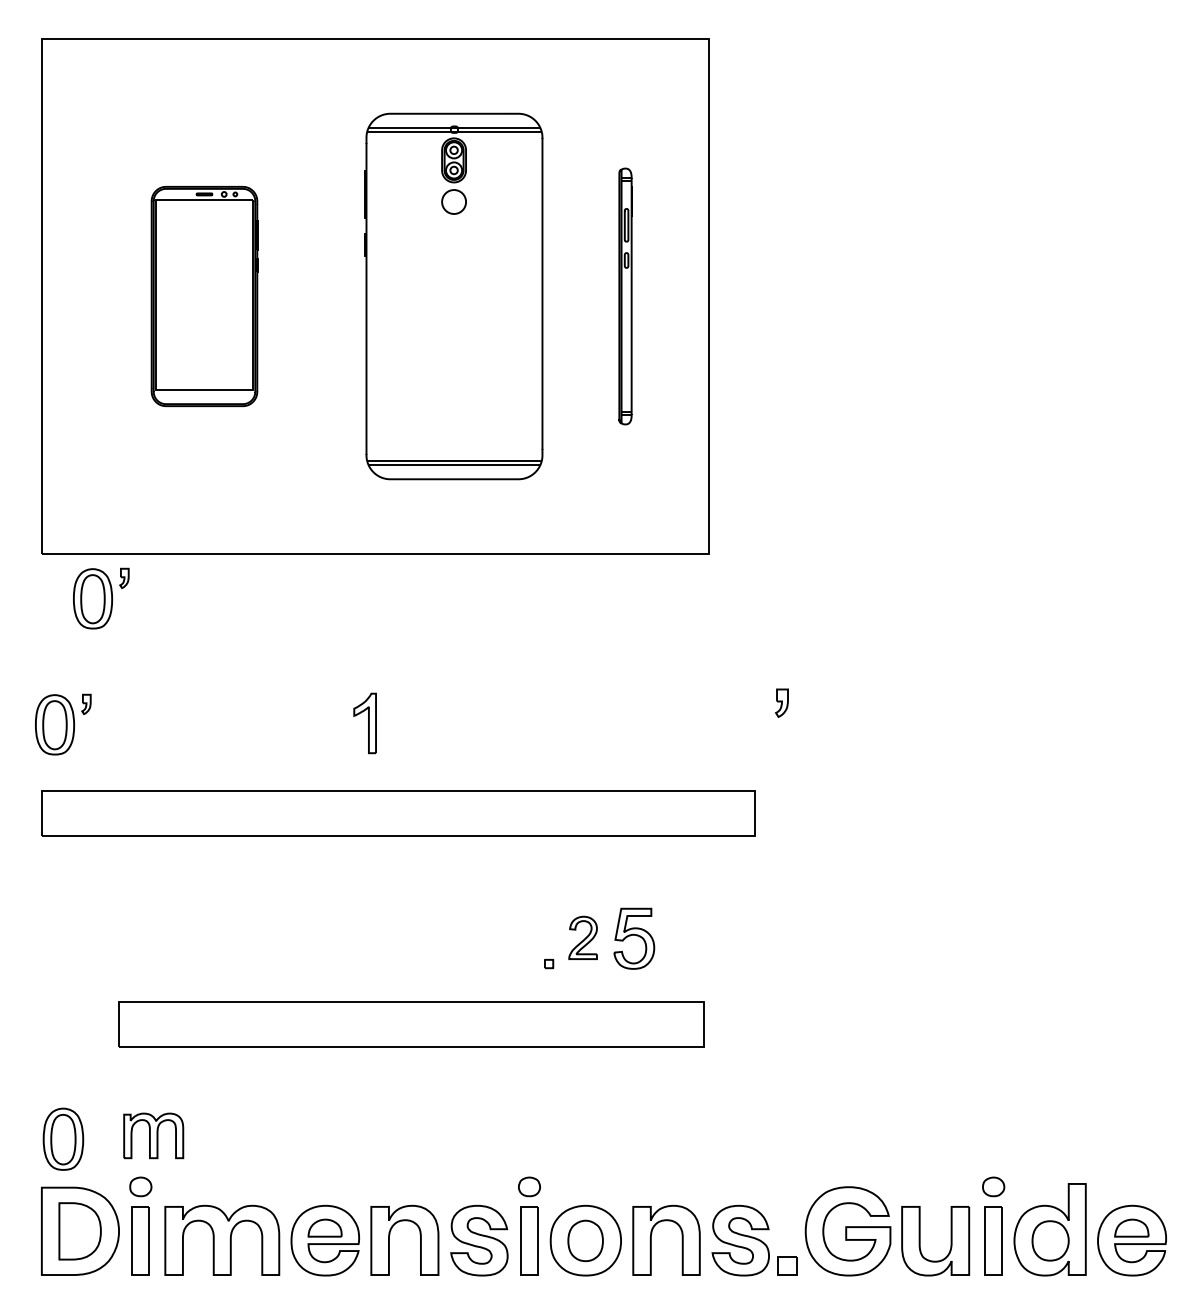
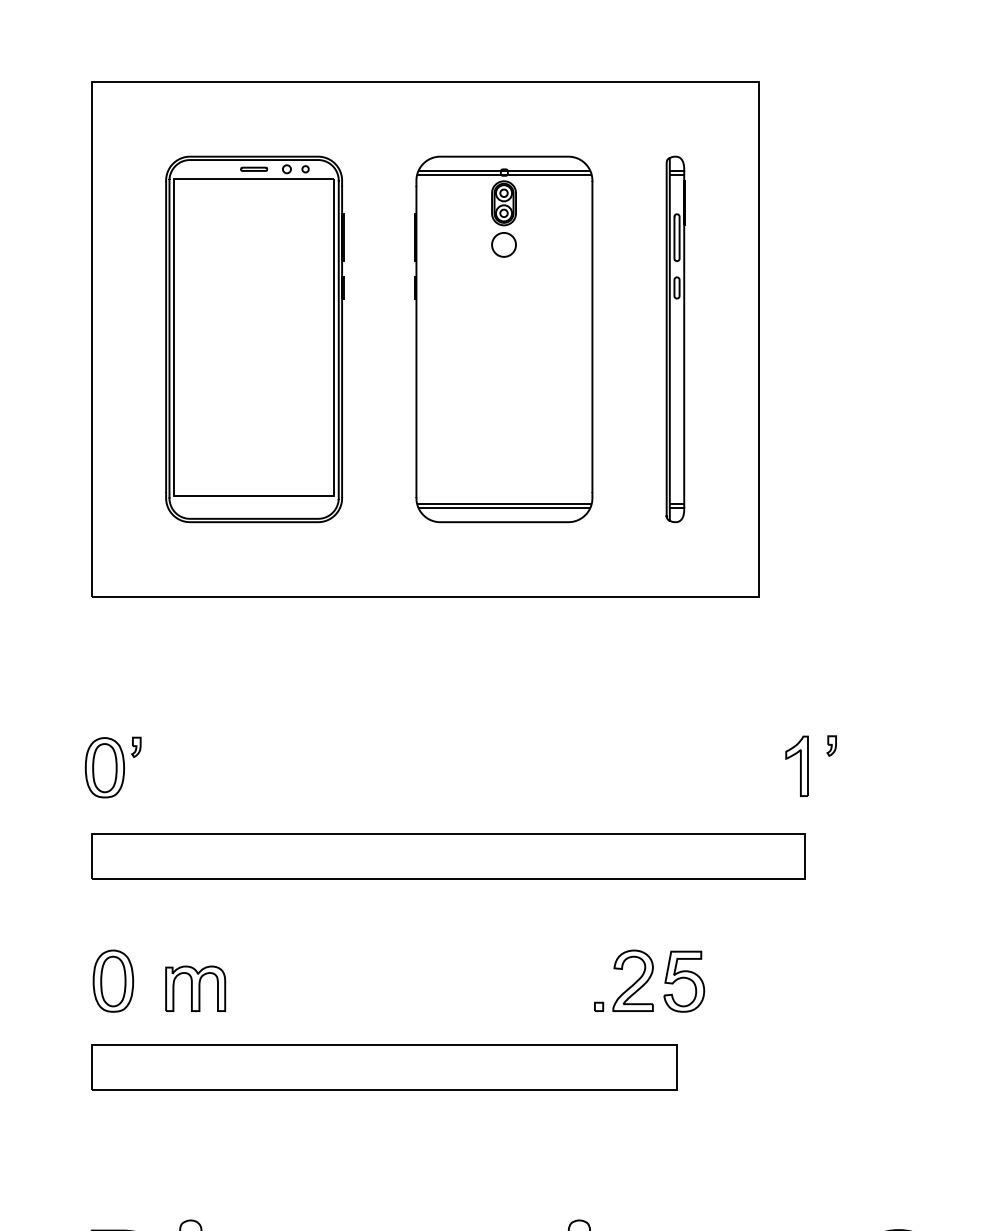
part: (204, 296) -> (254, 339), size x1.67
part: (625, 296) -> (675, 339), size x1.43
part: (101, 598) -> (151, 641), removed
part: (781, 702) -> (831, 745), size x0.71
part: (364, 723) -> (796, 766), moved
part: (582, 937) -> (632, 980), size x1.43
part: (411, 1024) -> (384, 1067), moved
part: (153, 1135) -> (195, 988), moved
part: (63, 1138) -> (113, 980), moved

